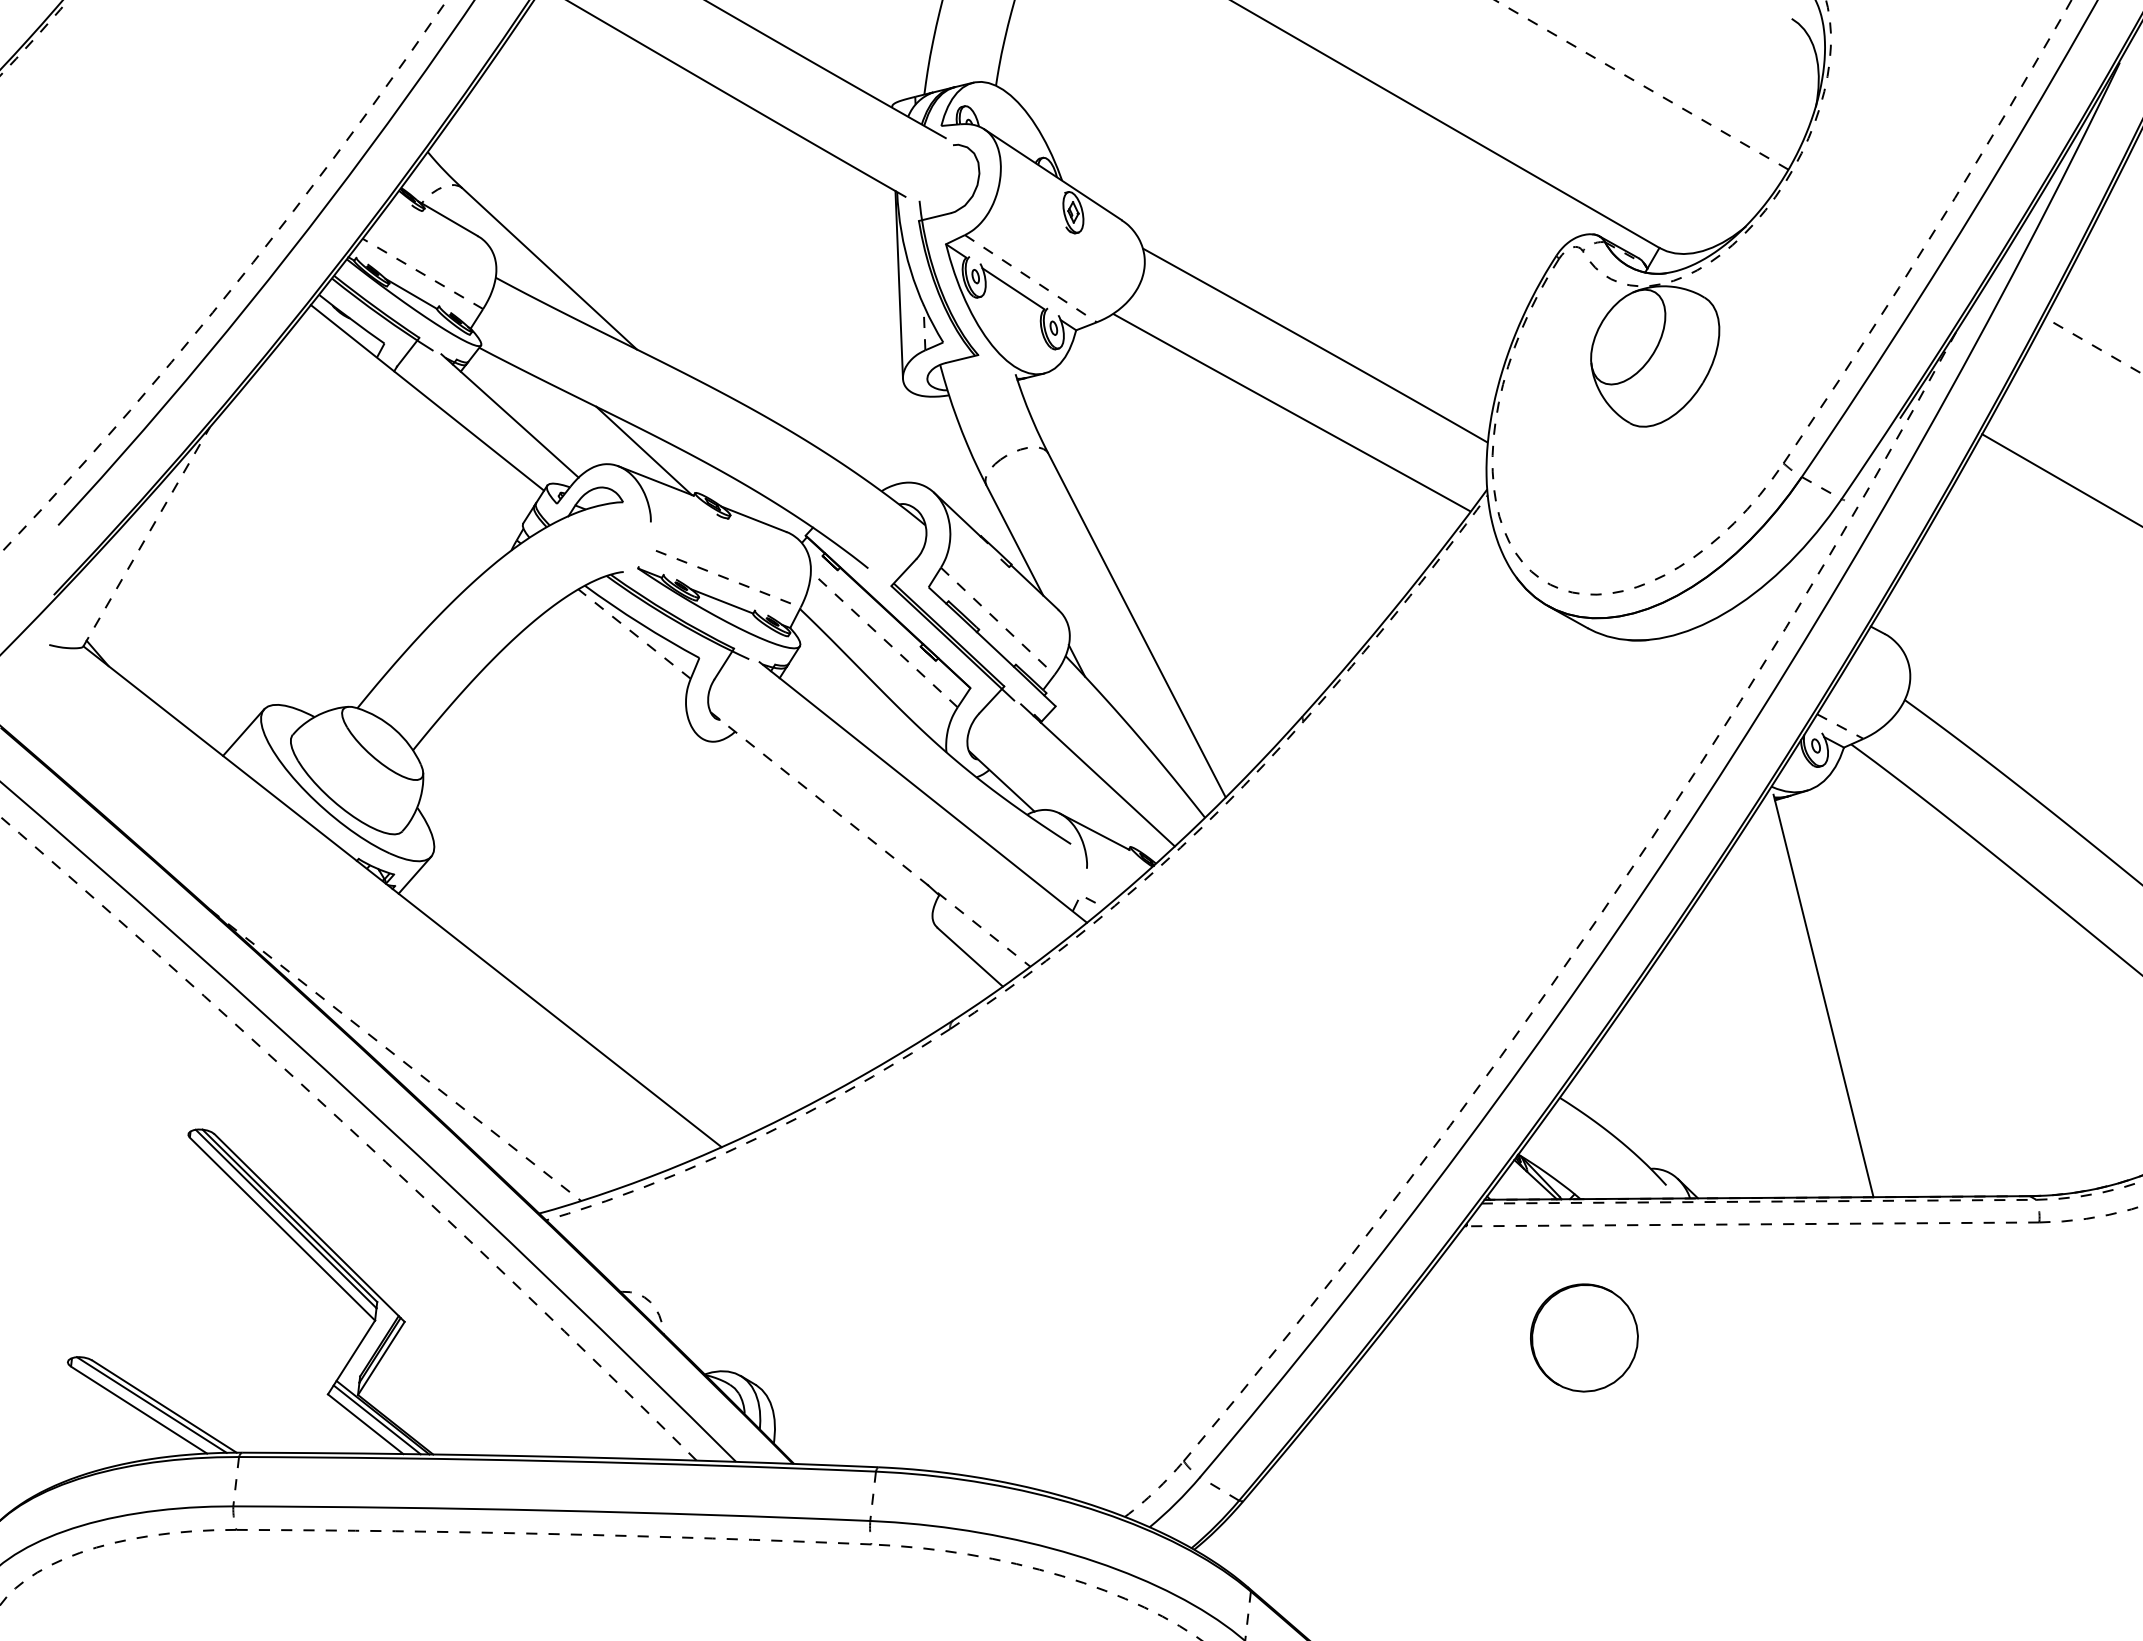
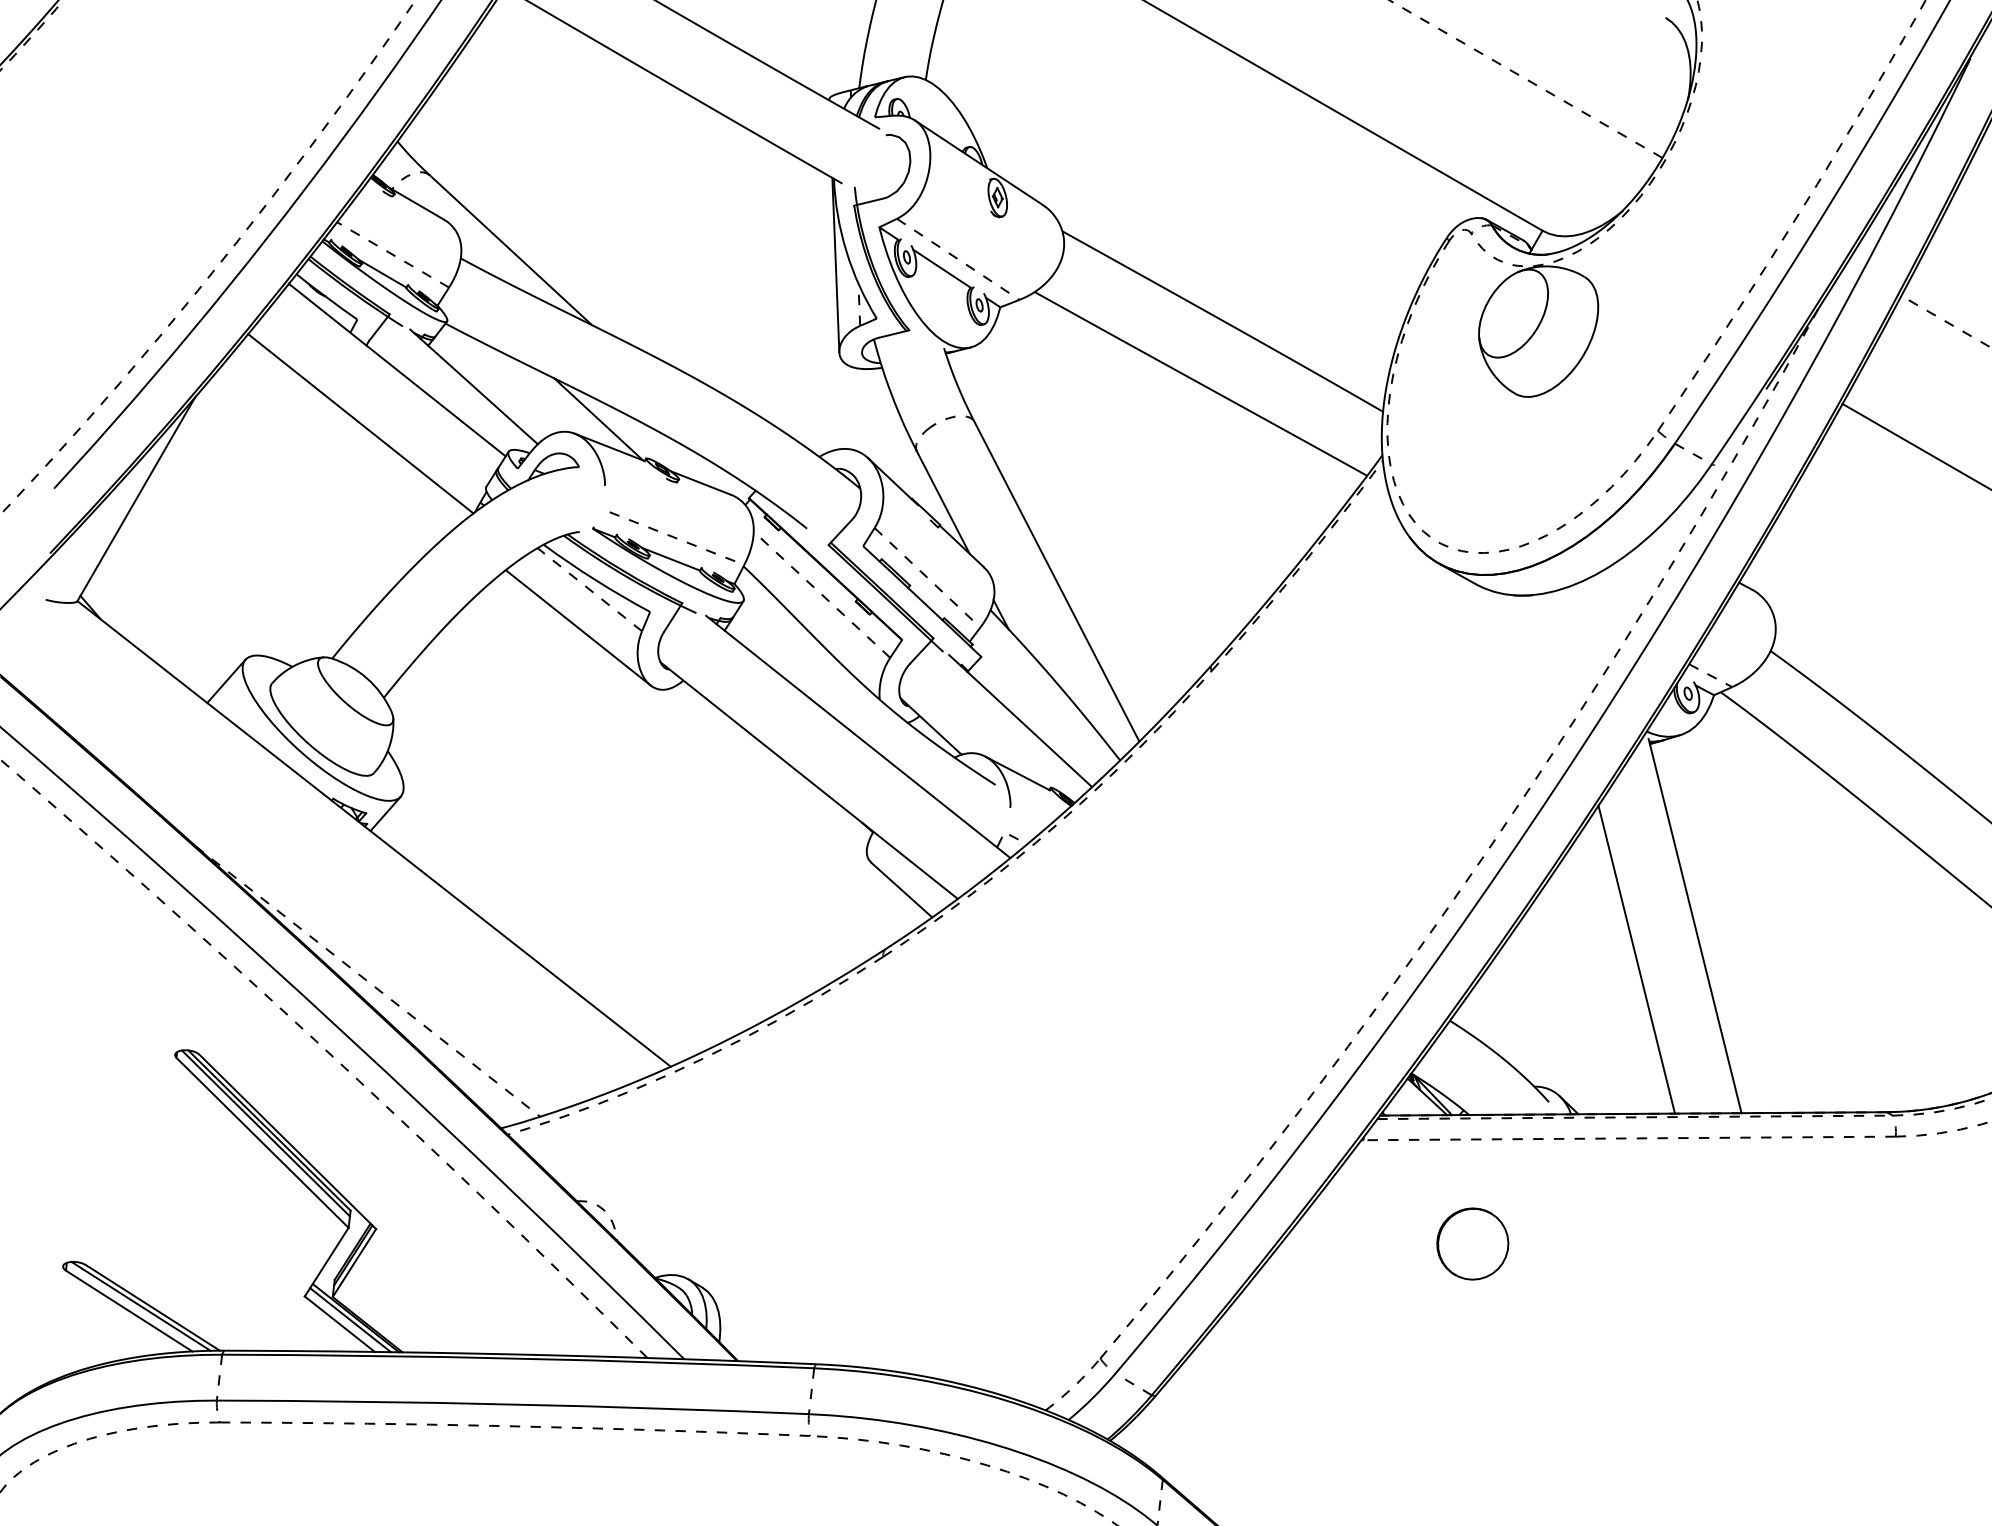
line: (388, 455) -> (361, 423), added
line: (146, 536) -> (136, 498), dashed -> solid
line: (622, 675) -> (578, 628), added
line: (871, 839) -> (810, 780), dashed -> solid
line: (1760, 1031) -> (1636, 959), added
part: (1584, 1337) -> (1472, 1243), size x0.71

